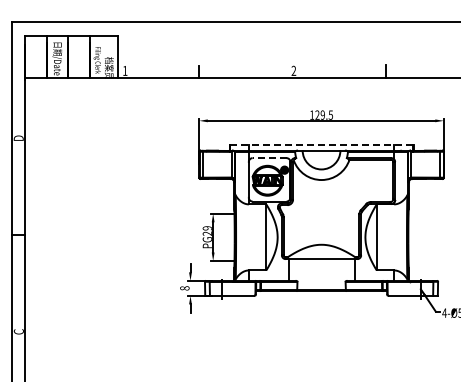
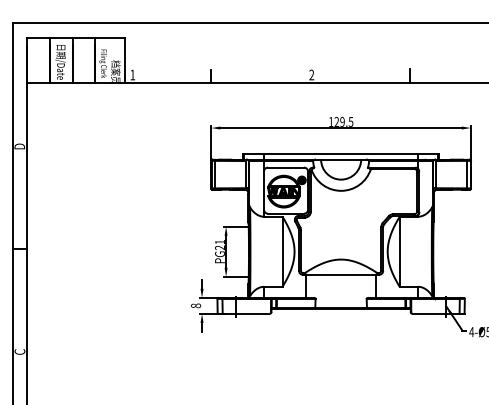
line: (322, 144) -> (342, 153), dashed -> solid
line: (269, 158) -> (285, 168), dashed -> solid
text: (206, 228) -> (219, 242), PG29 -> PG21

